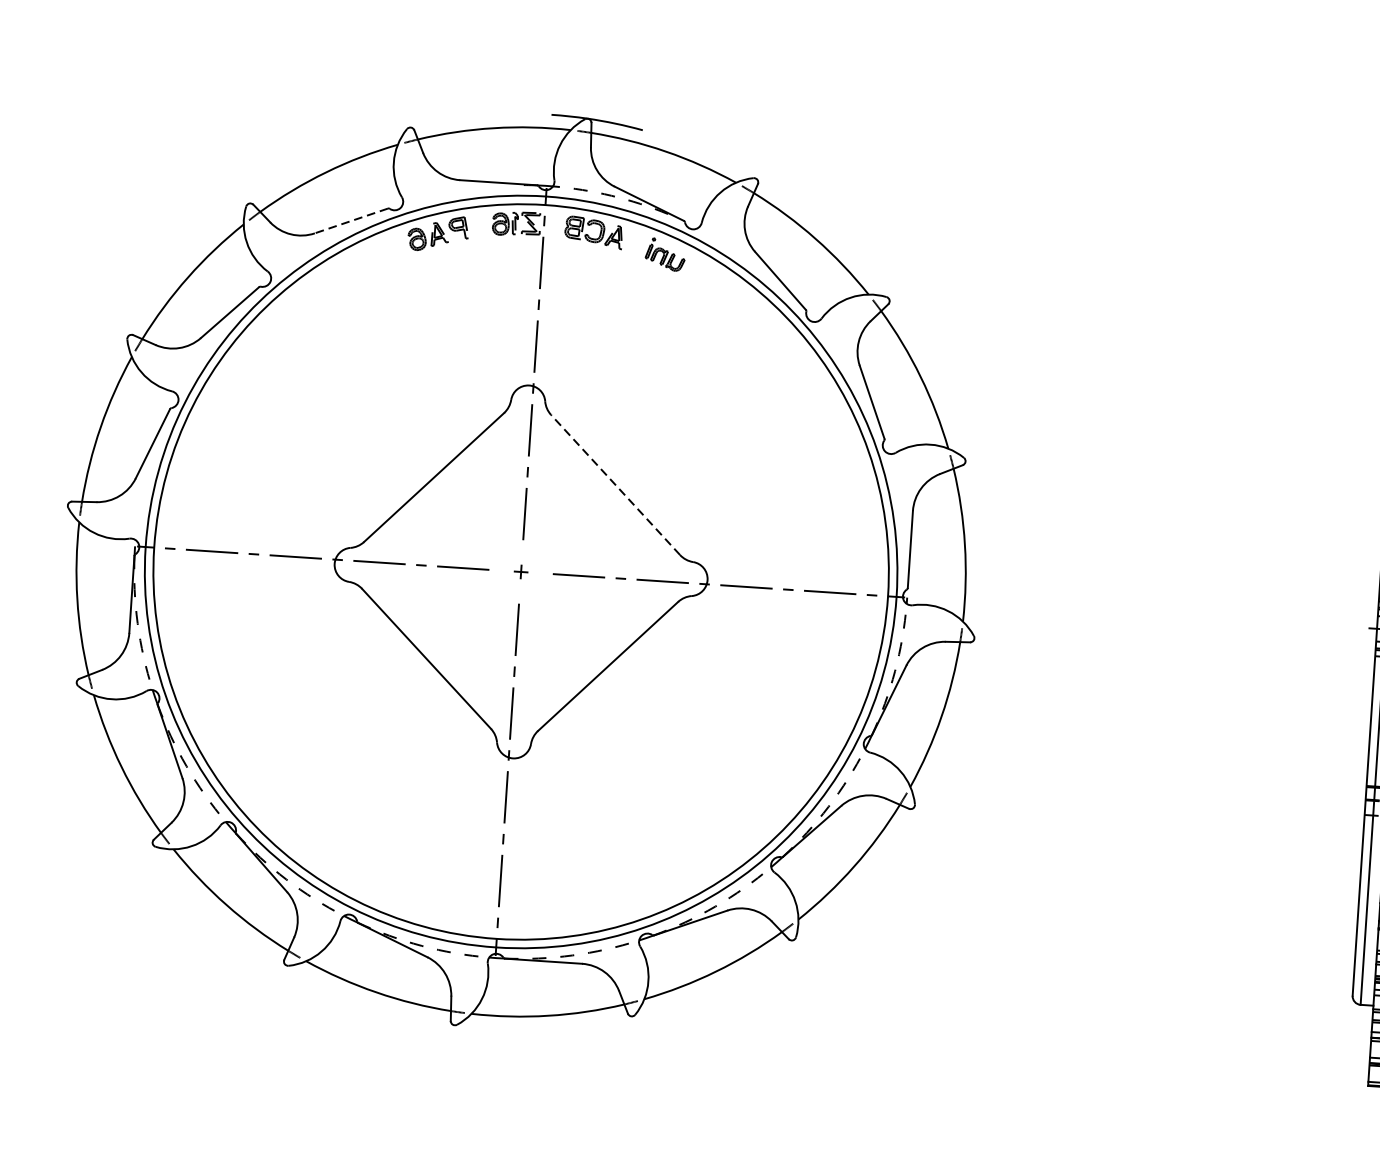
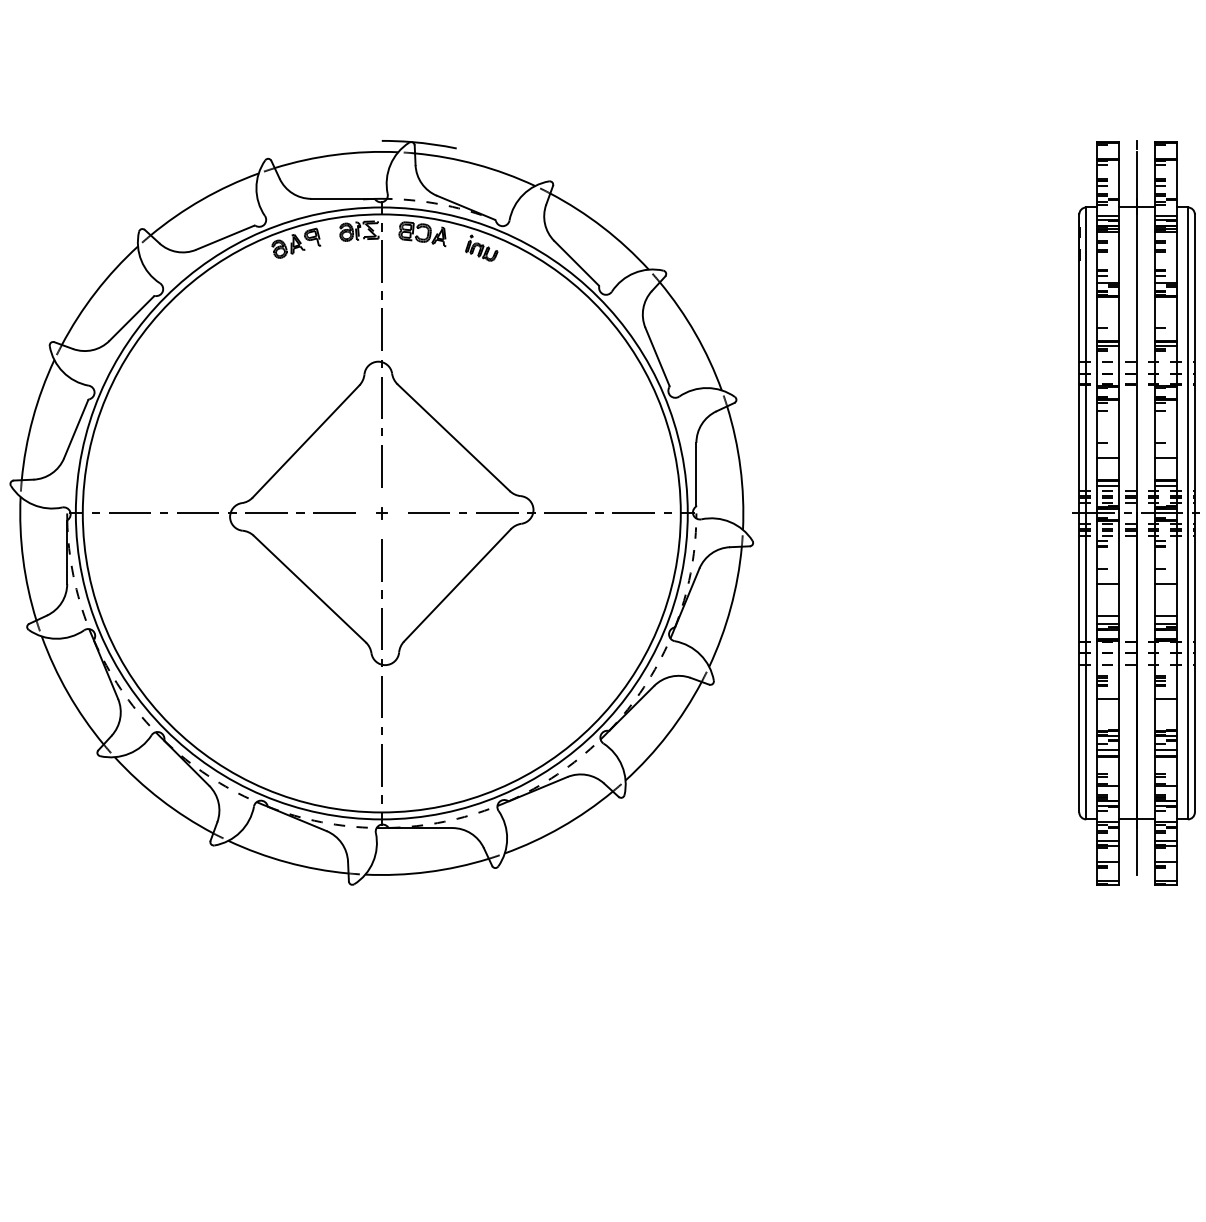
line: (350, 220) -> (224, 237), dashed -> solid
line: (615, 484) -> (453, 437), dashed -> solid

